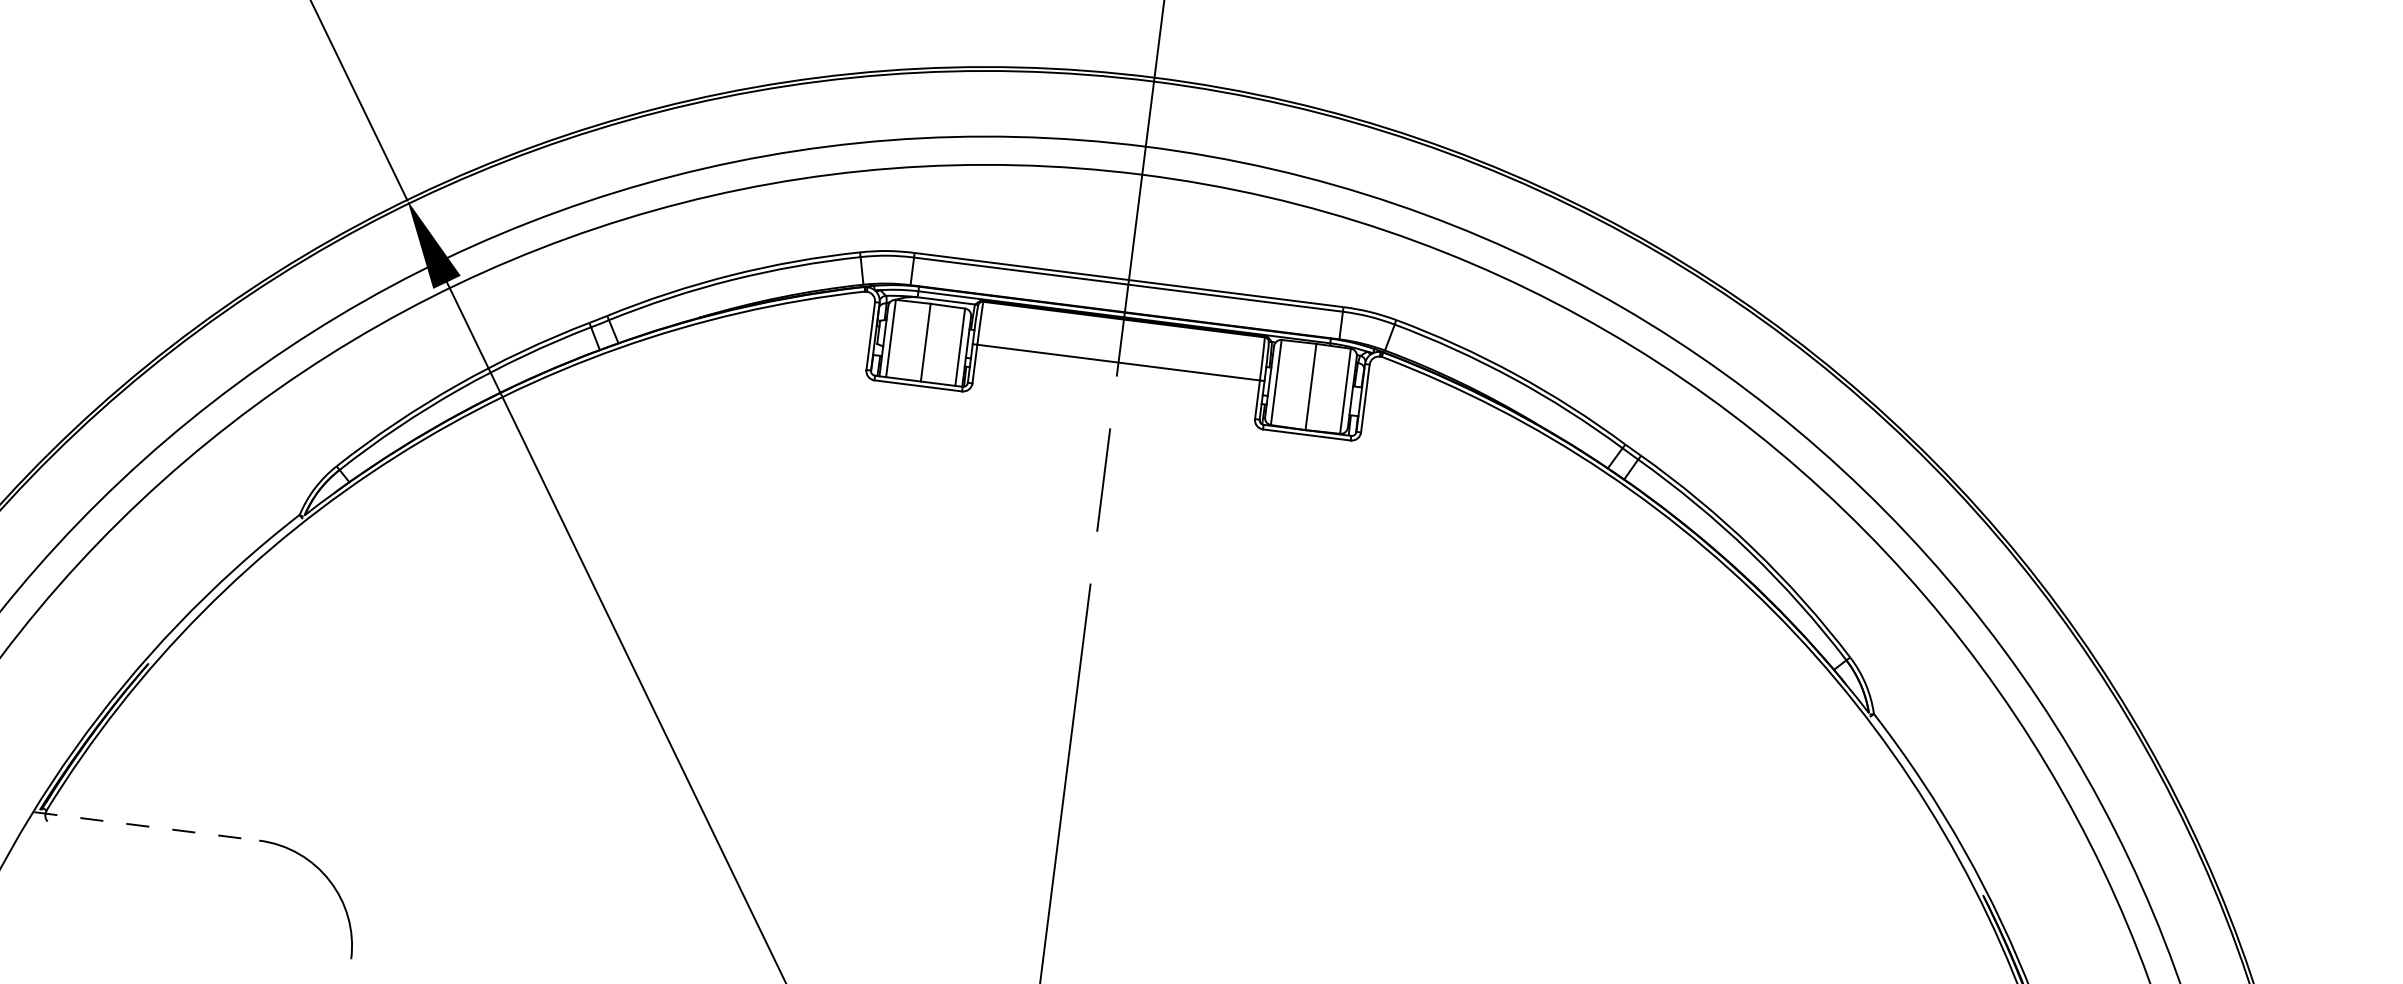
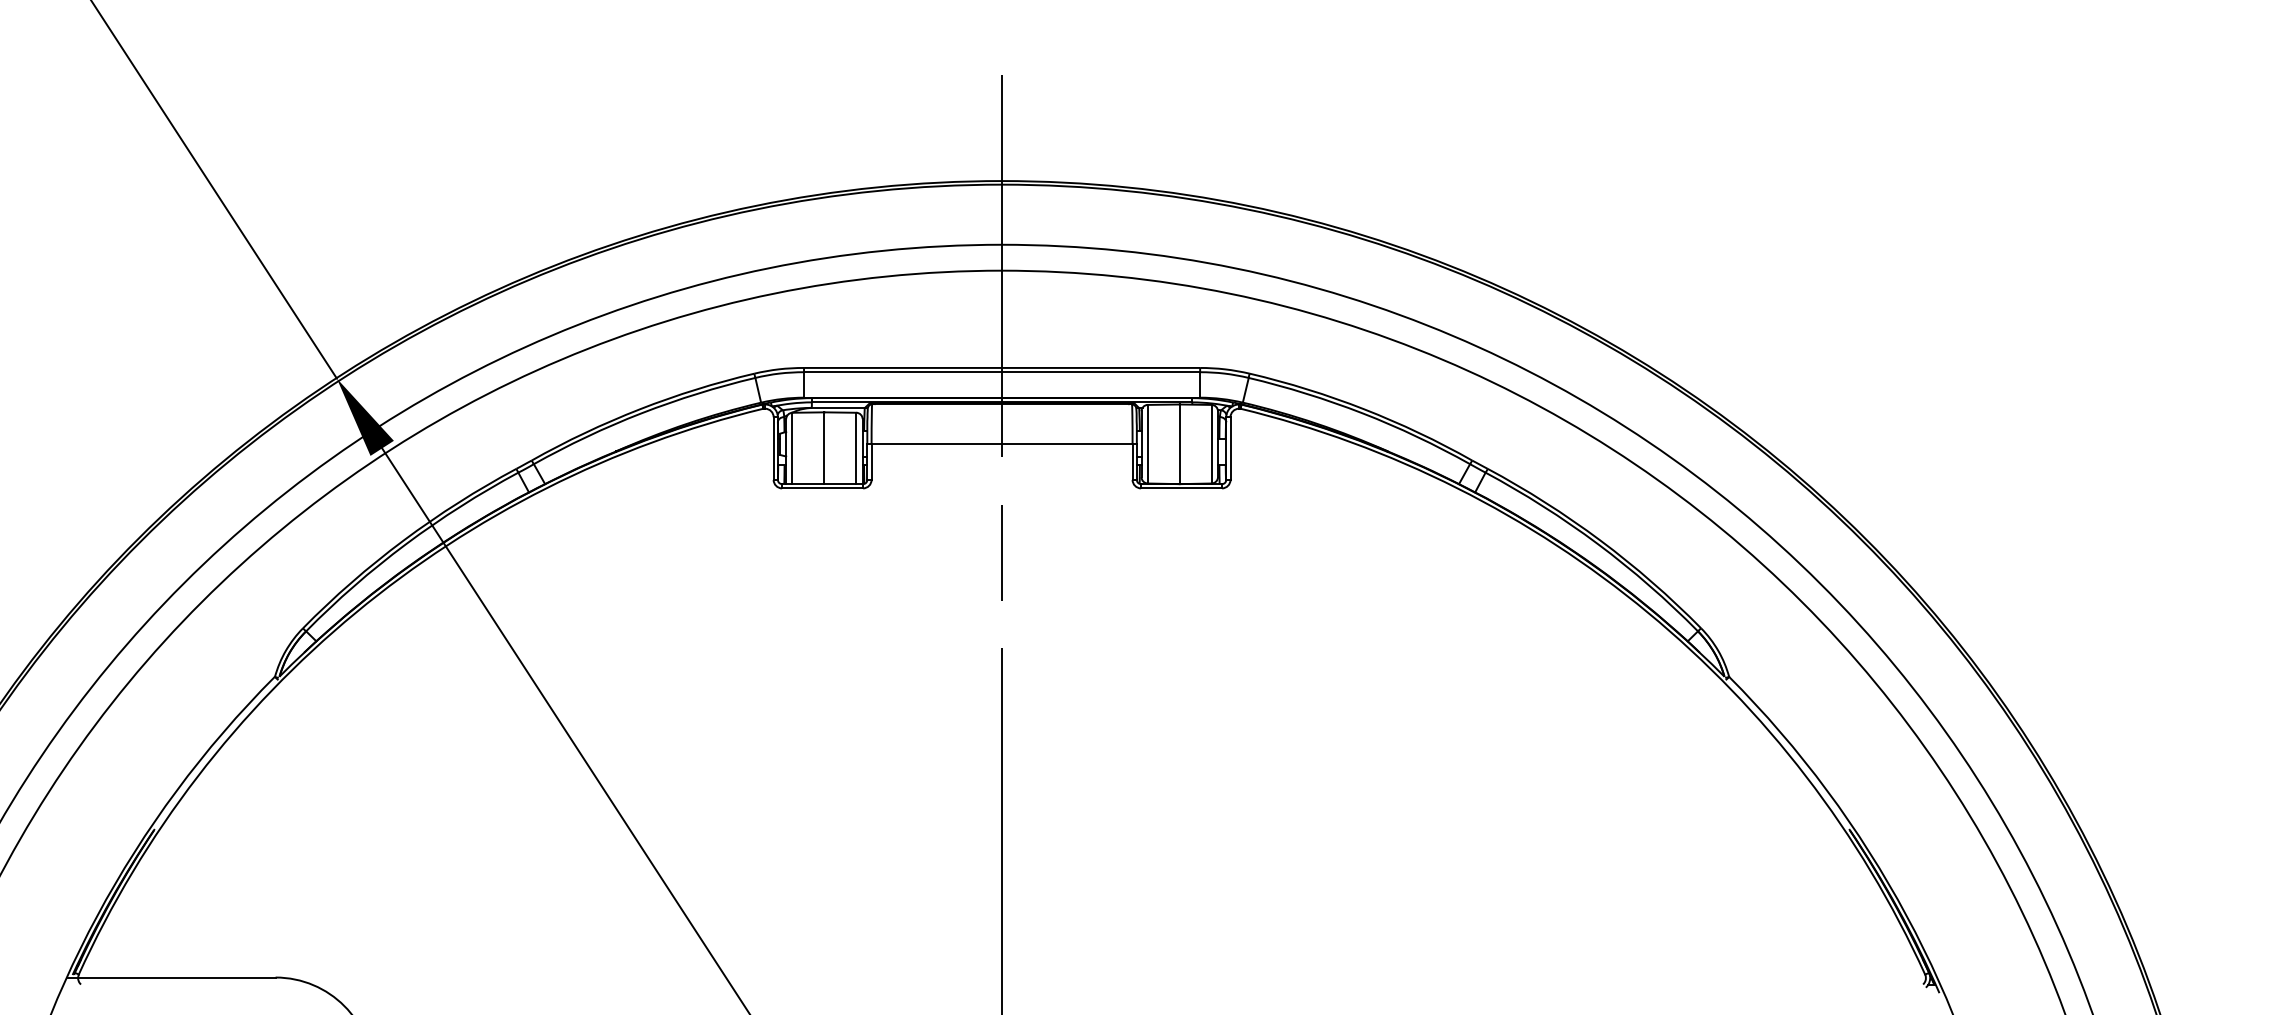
line: (146, 826) -> (171, 977), dashed -> solid

